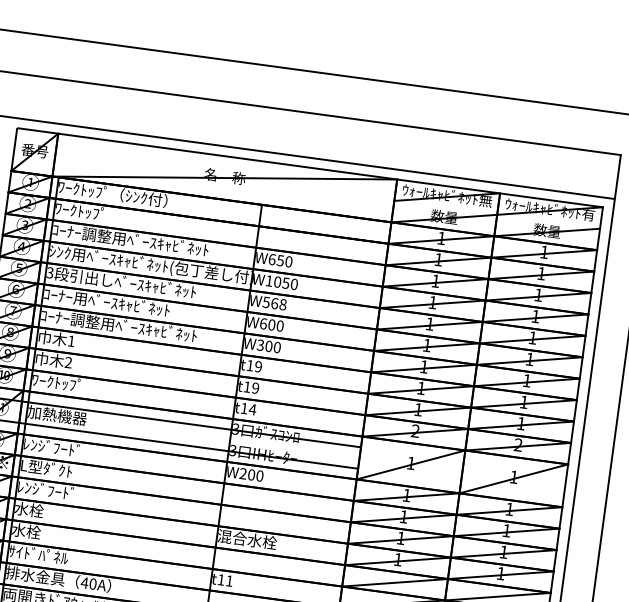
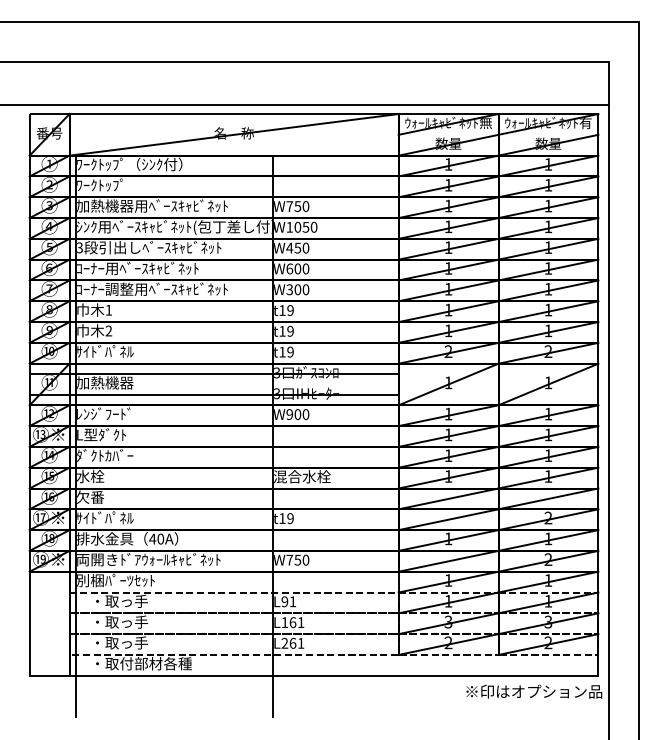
text: (82, 232) -> (105, 205), ｺｰﾅｰ調整用ﾍﾞｰｽｷｬﾋﾞﾈｯﾄ -> 加熱機器用ﾍﾞｰｽｷｬﾋﾞﾈｯﾄ
text: (271, 259) -> (289, 206), W650 -> W750
text: (274, 302) -> (297, 247), W568 -> W450
text: (62, 382) -> (105, 350), ﾜｰｸﾄｯﾌﾟ -> ｻｲﾄﾞﾊﾟﾈﾙ
text: (252, 408) -> (290, 351), t14 -> t19
text: (242, 473) -> (289, 414), W200 -> W900
text: (47, 490) -> (105, 455), ﾚﾝｼﾞﾌｰﾄﾞ -> ﾀﾞｸﾄｶﾊﾞｰ
text: (26, 530) -> (90, 496), 水栓 -> 欠番
text: (229, 580) -> (290, 518), t11 -> t19

